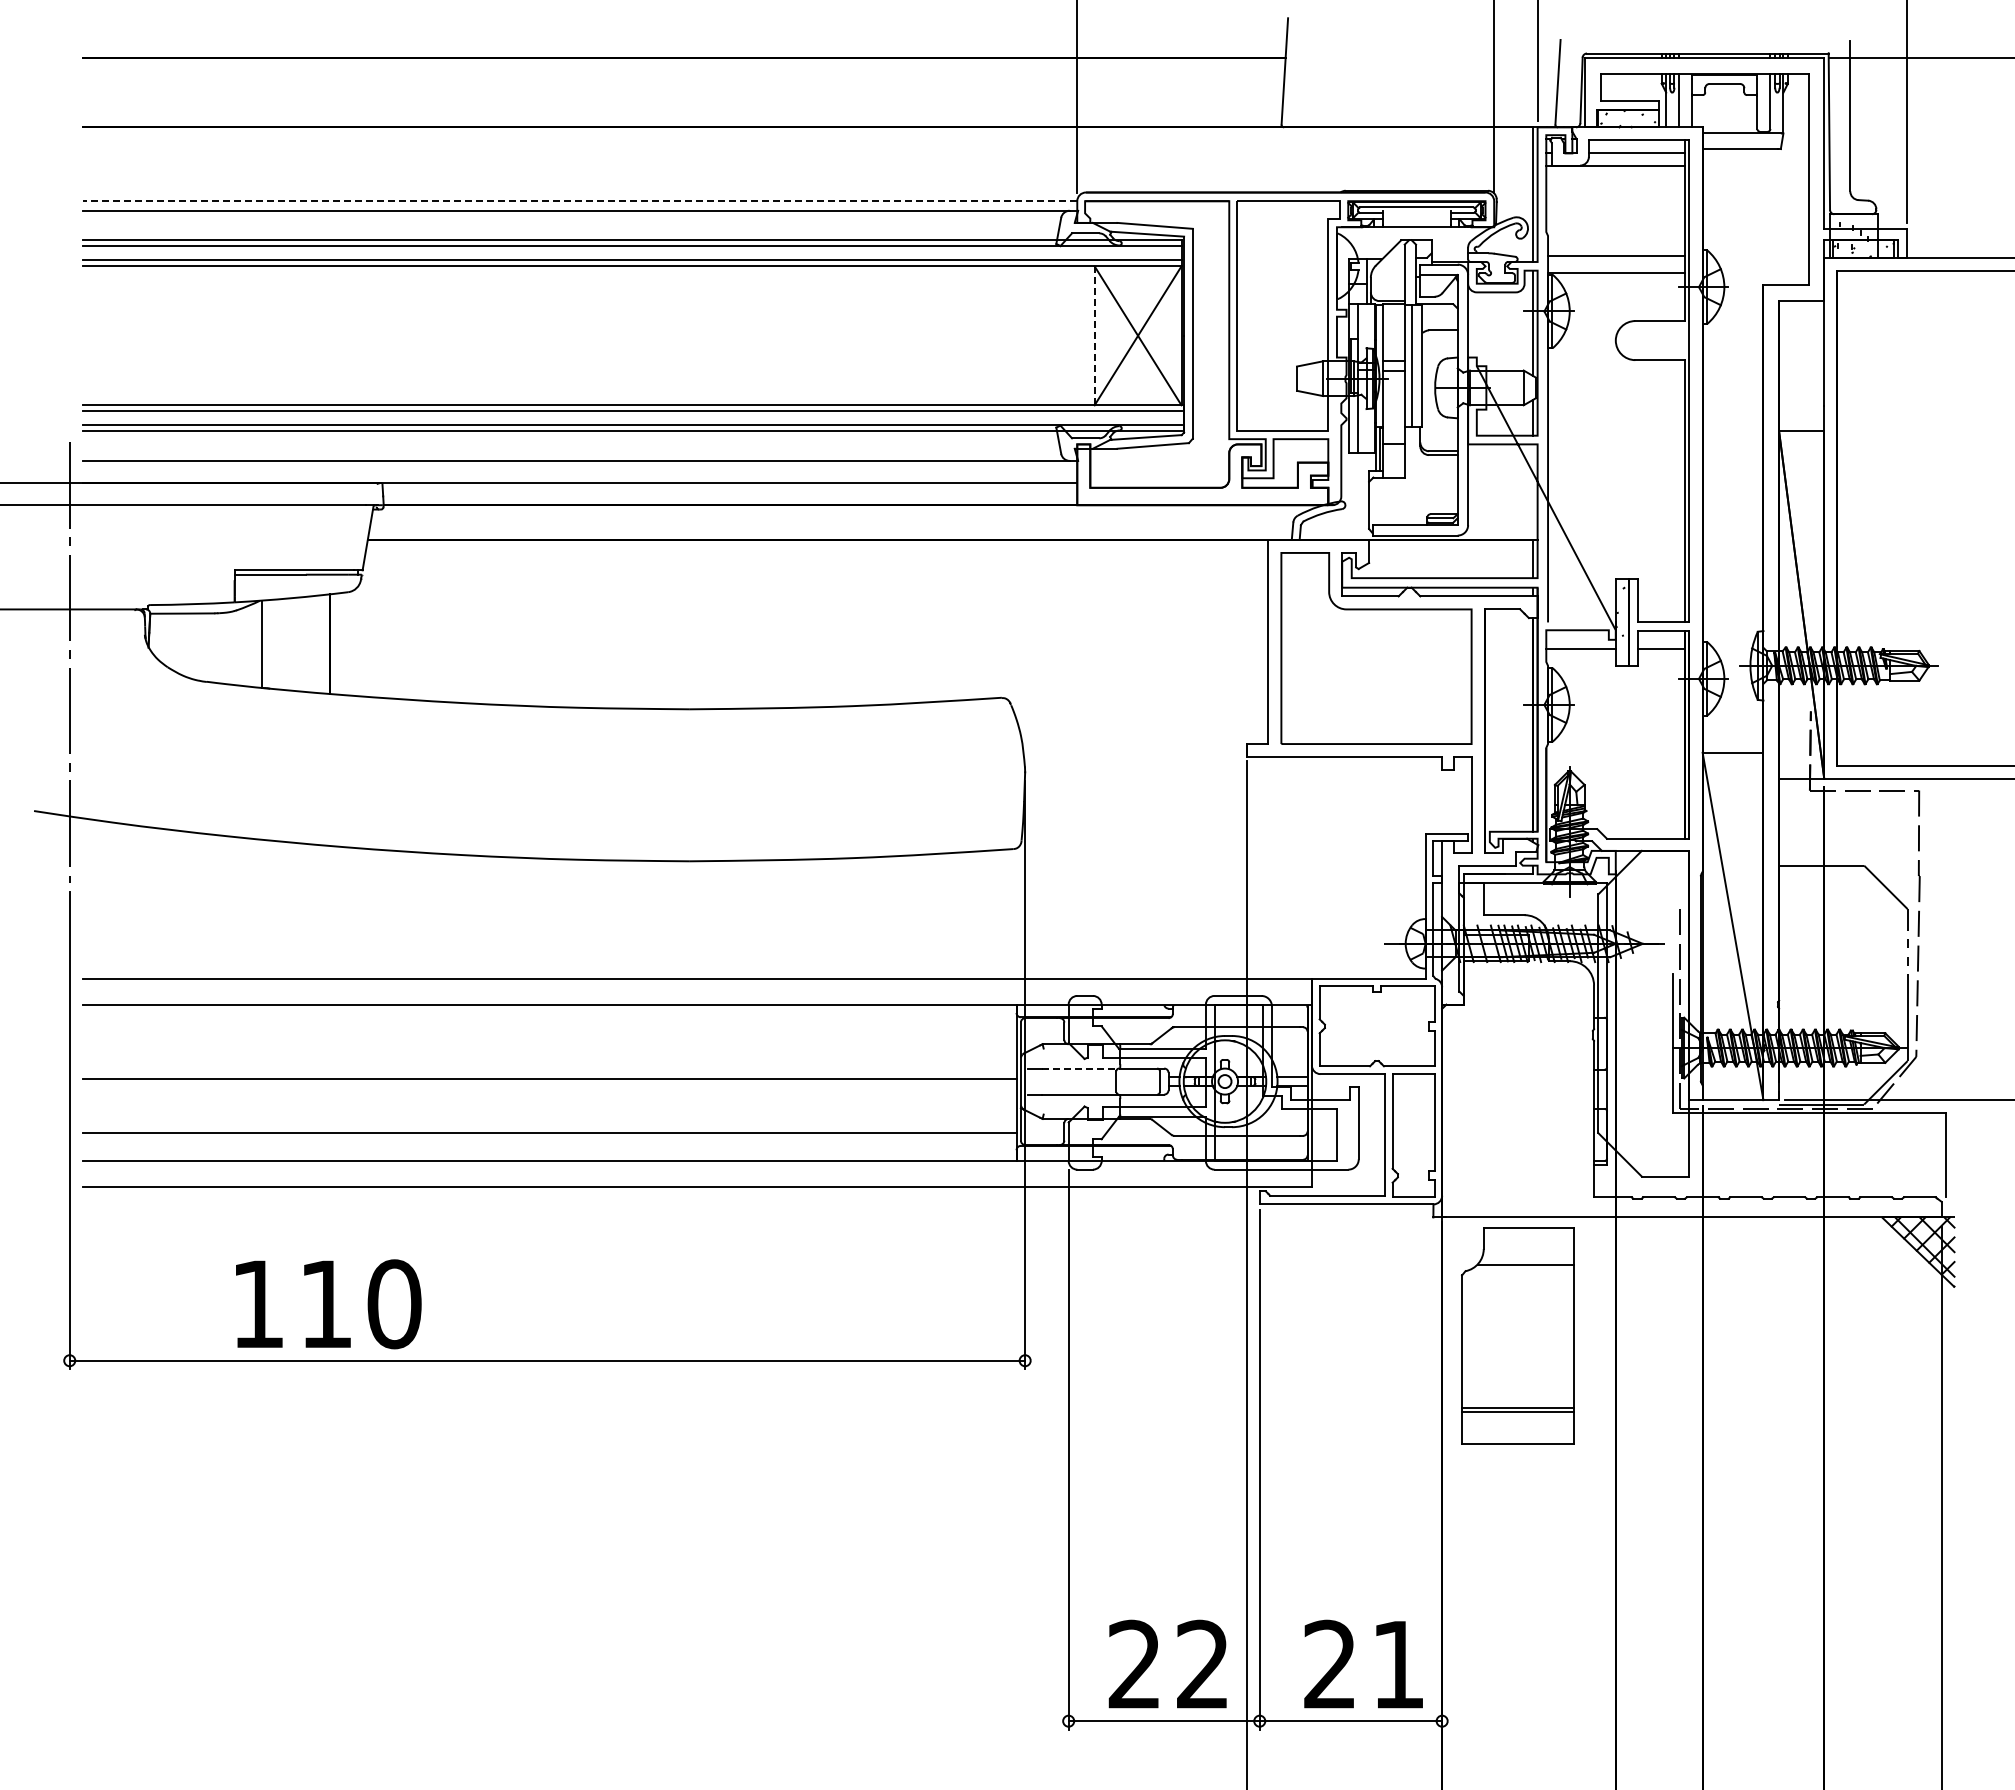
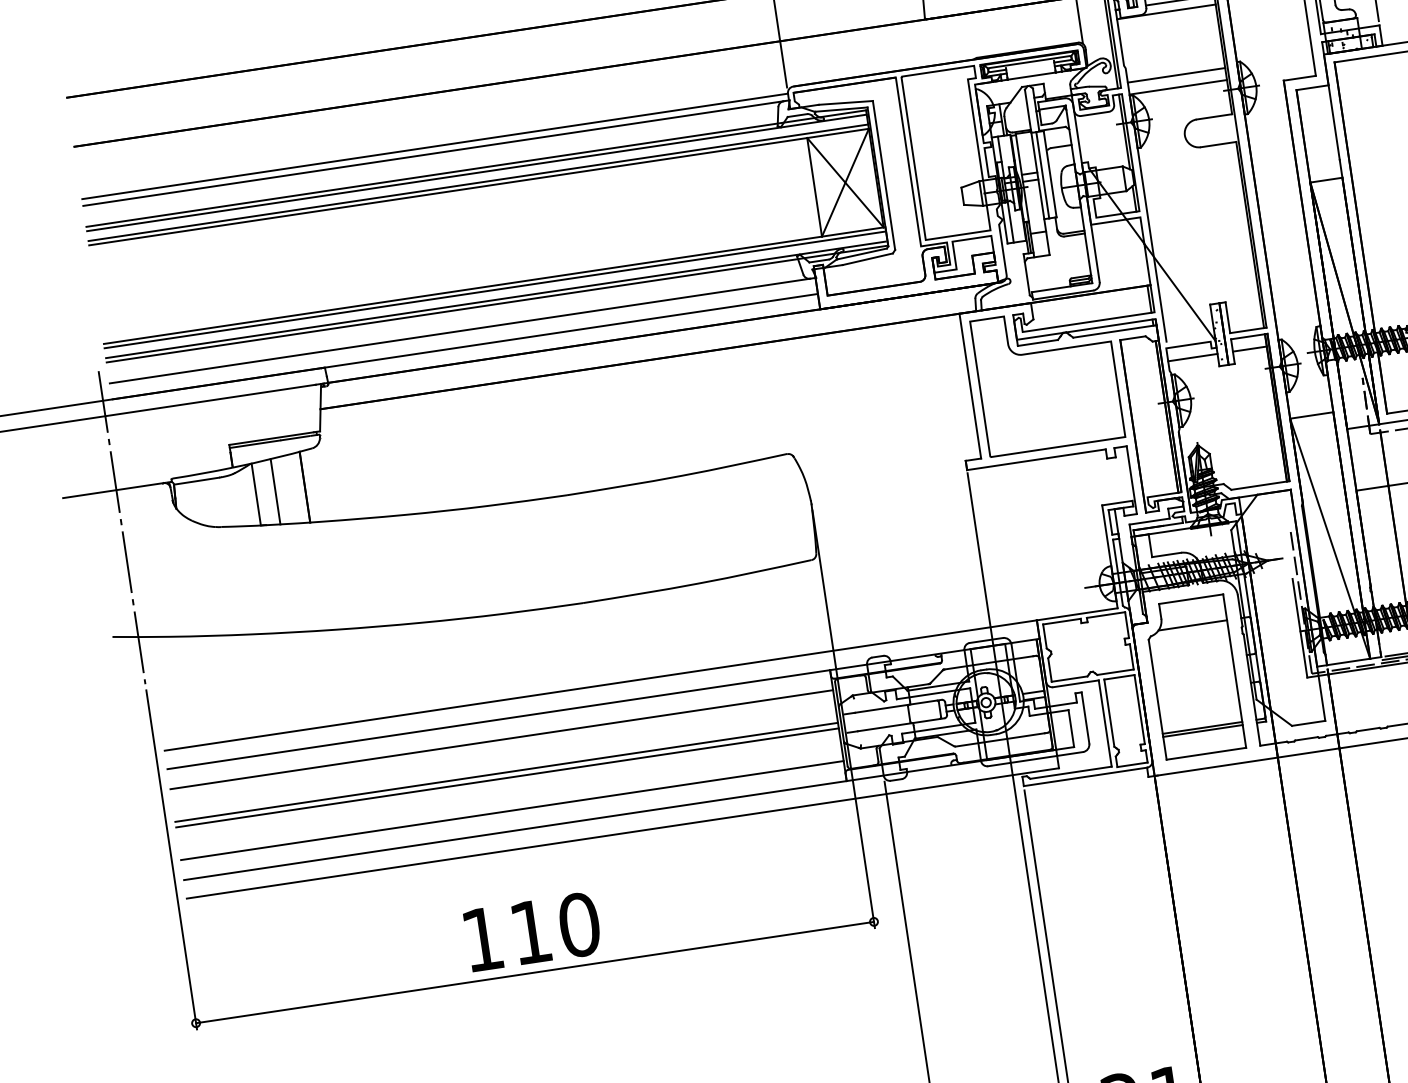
line: (579, 201) -> (434, 146), dashed -> solid
line: (1094, 336) -> (814, 187), dashed -> solid
line: (288, 644) -> (275, 491), added
line: (549, 1032) -> (501, 739), added
line: (1081, 1068) -> (882, 708), dashed -> solid
line: (549, 1086) -> (507, 777), added
text: (328, 1304) -> (532, 932), moved
part: (1517, 1335) -> (1194, 676), moved

